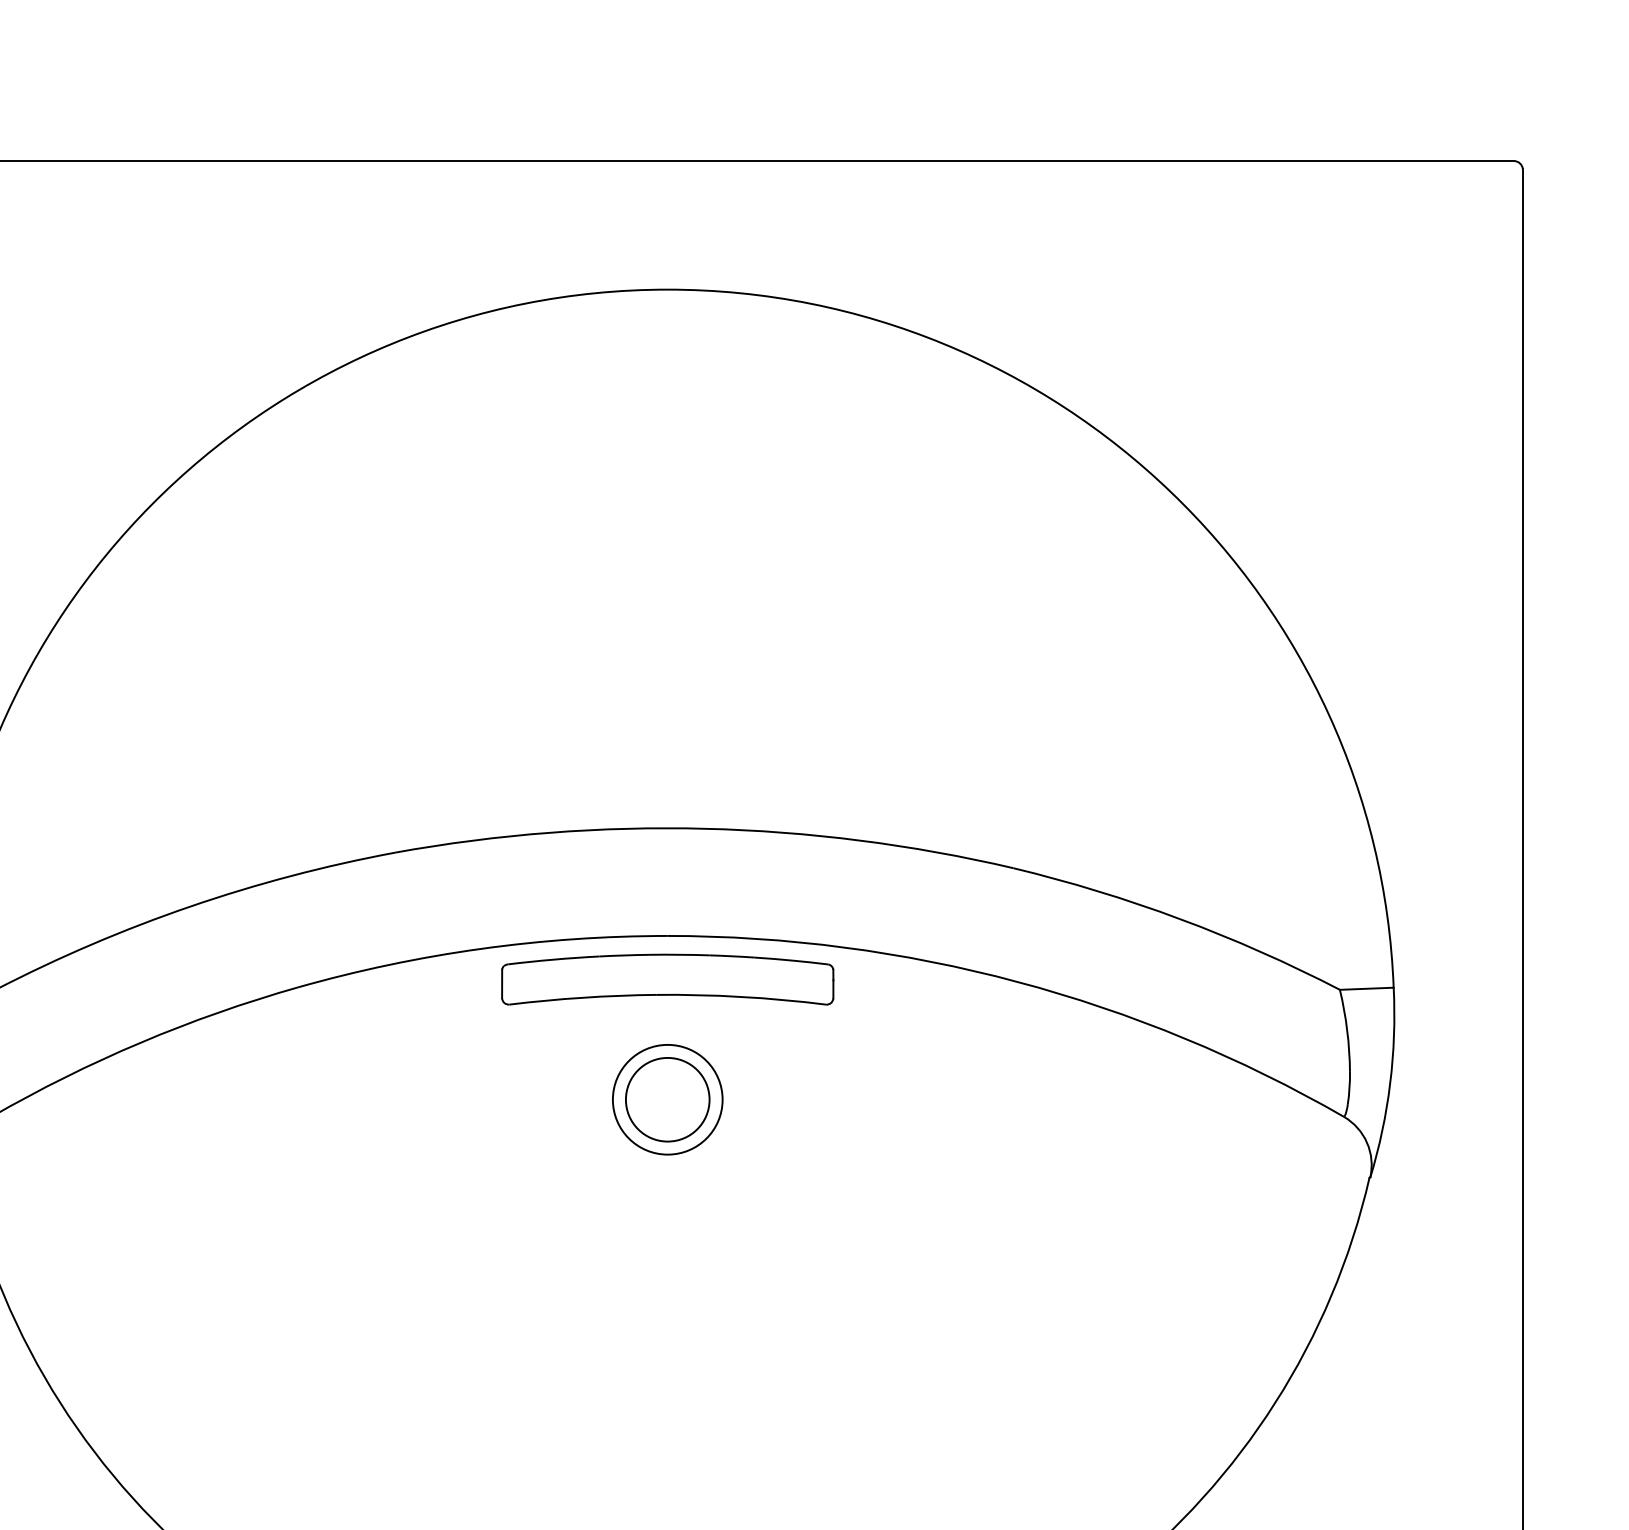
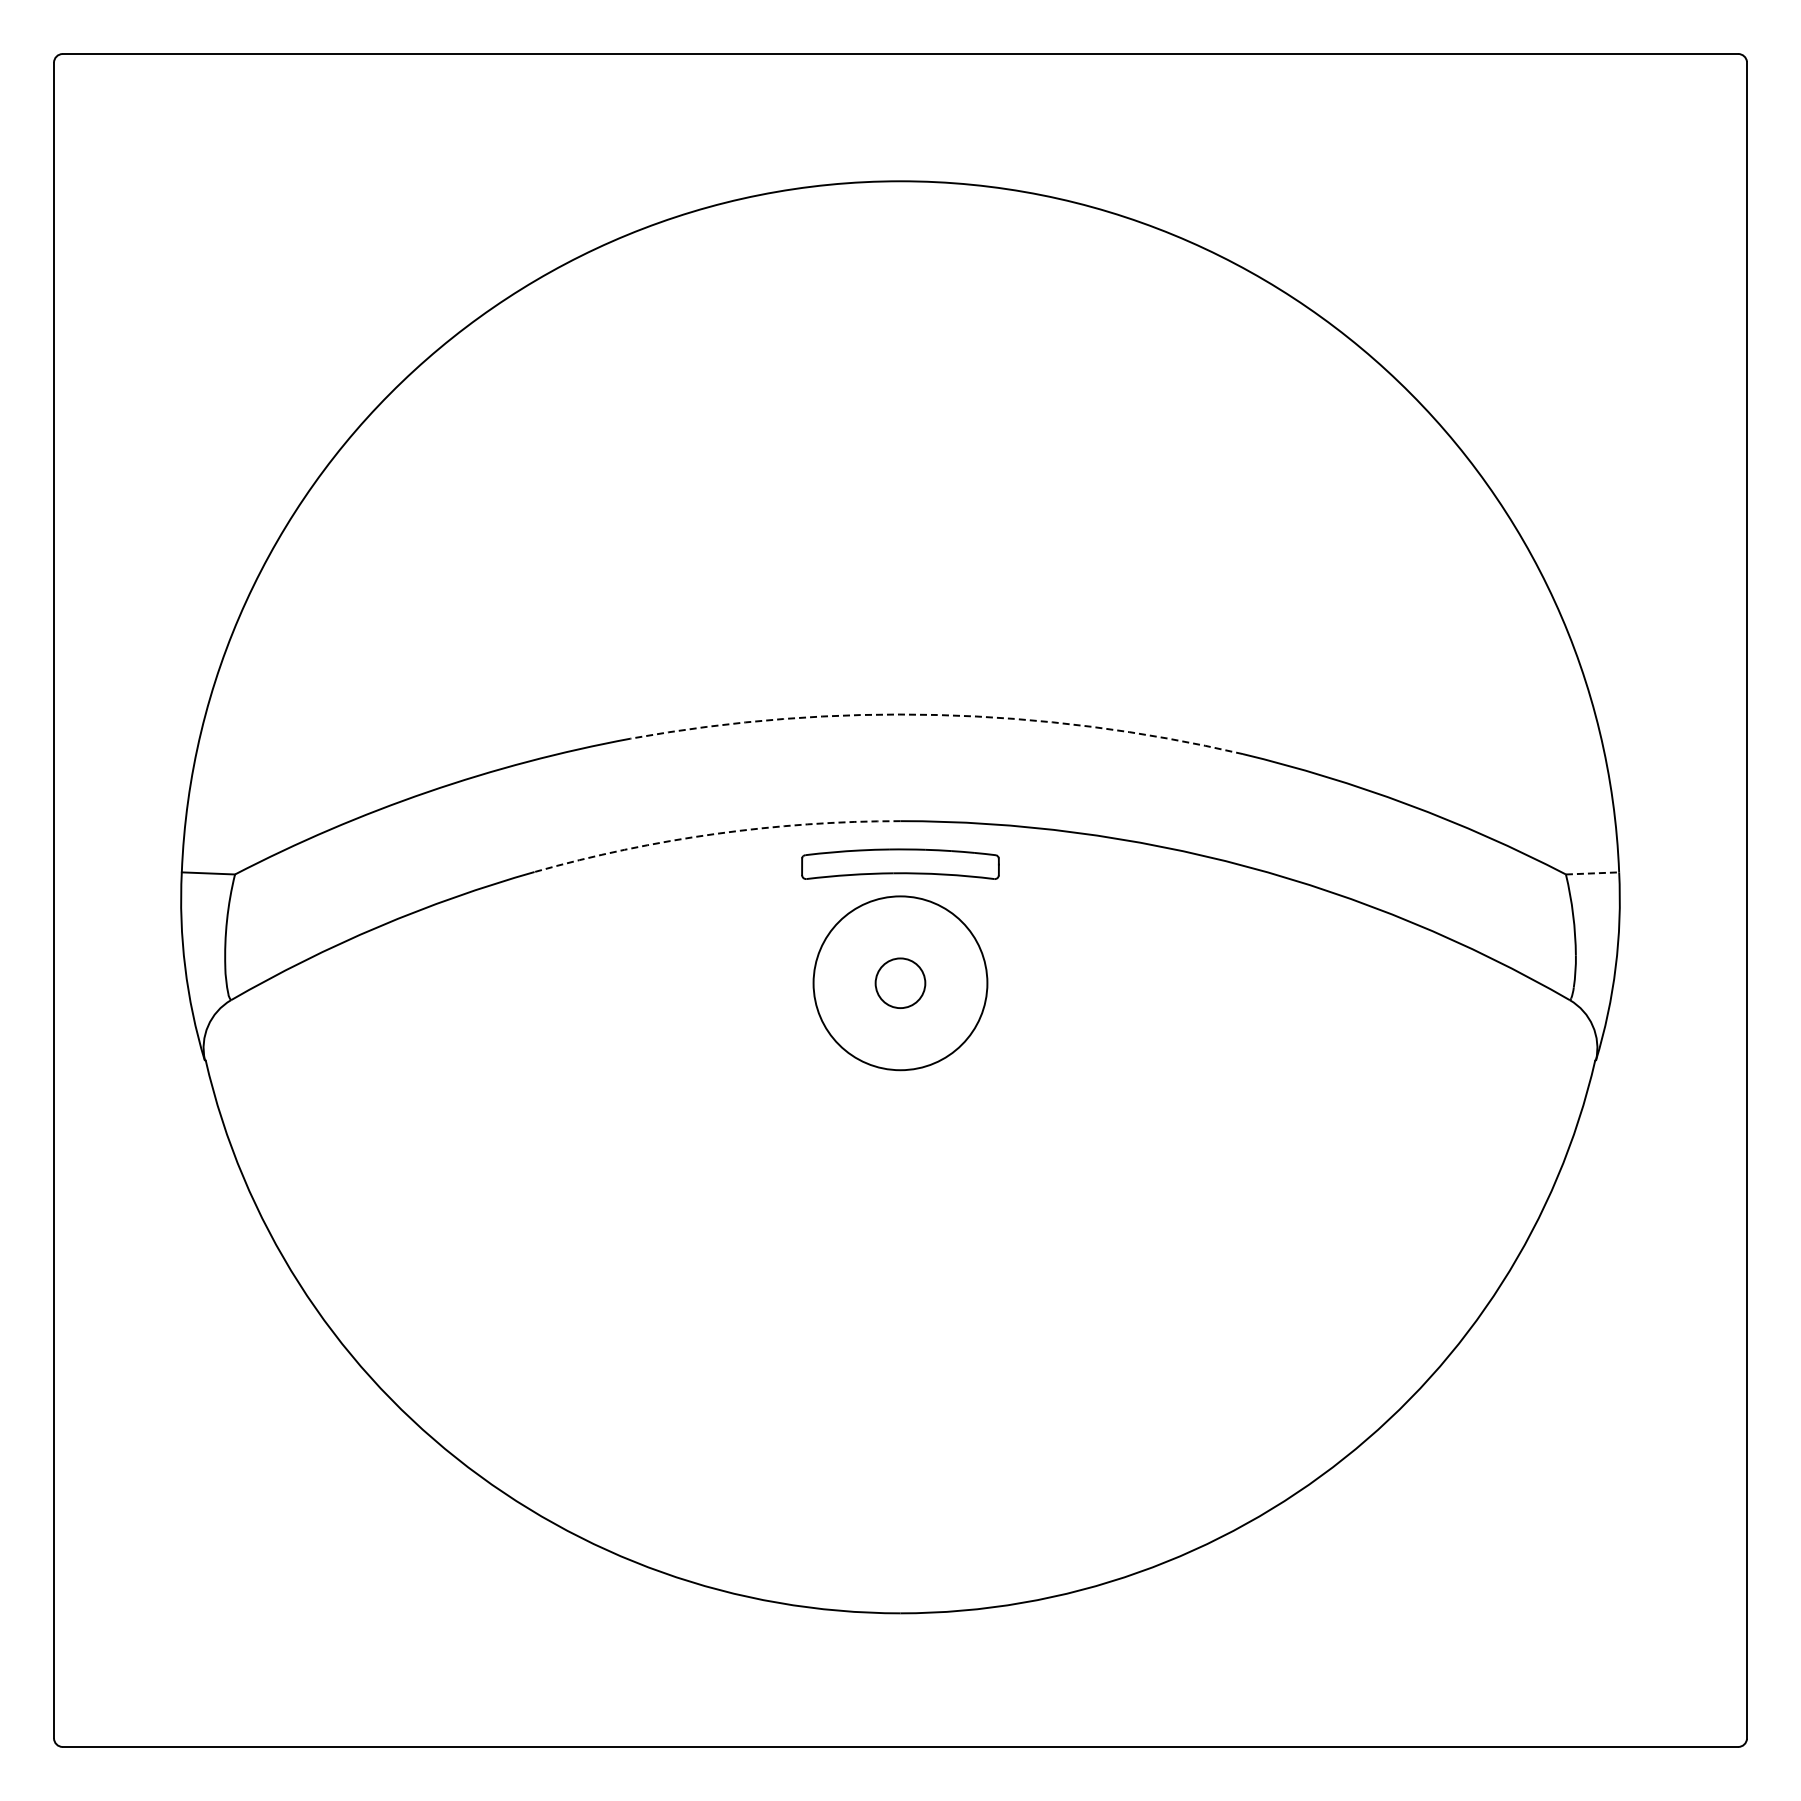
arc: (705, 829) -> (937, 715), solid -> dashed
arc: (480, 948) -> (715, 833), solid -> dashed
part: (667, 978) -> (900, 863), size x0.6
line: (1366, 988) -> (1592, 873), solid -> dashed
circle: (667, 1098) -> (900, 982), size x0.6
circle: (667, 1098) -> (900, 982), size x1.6

